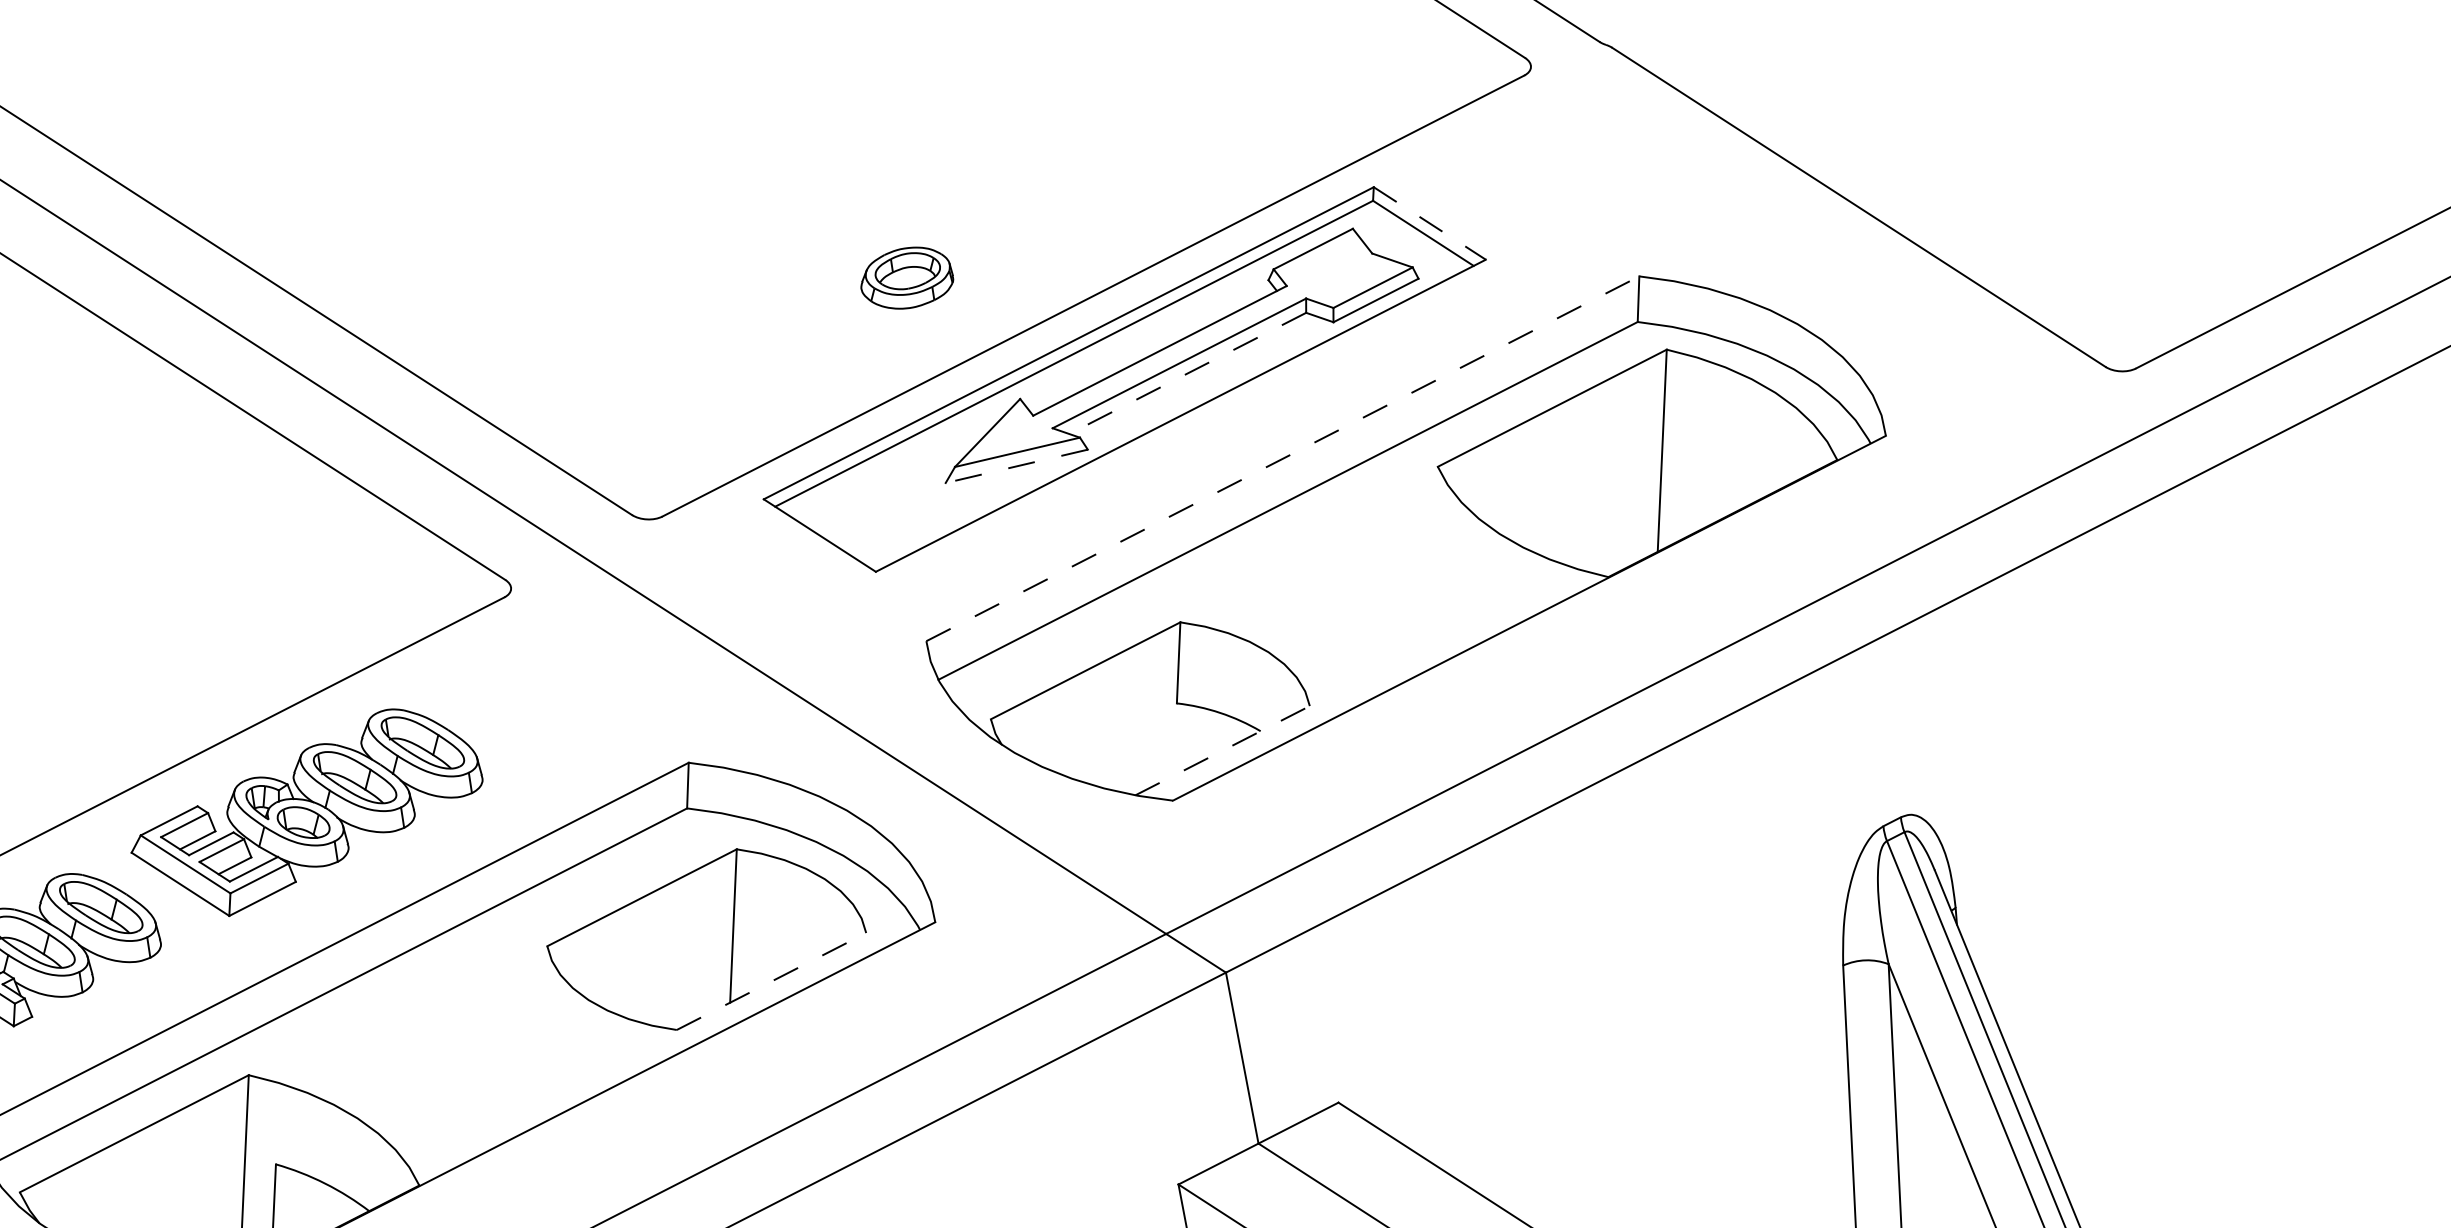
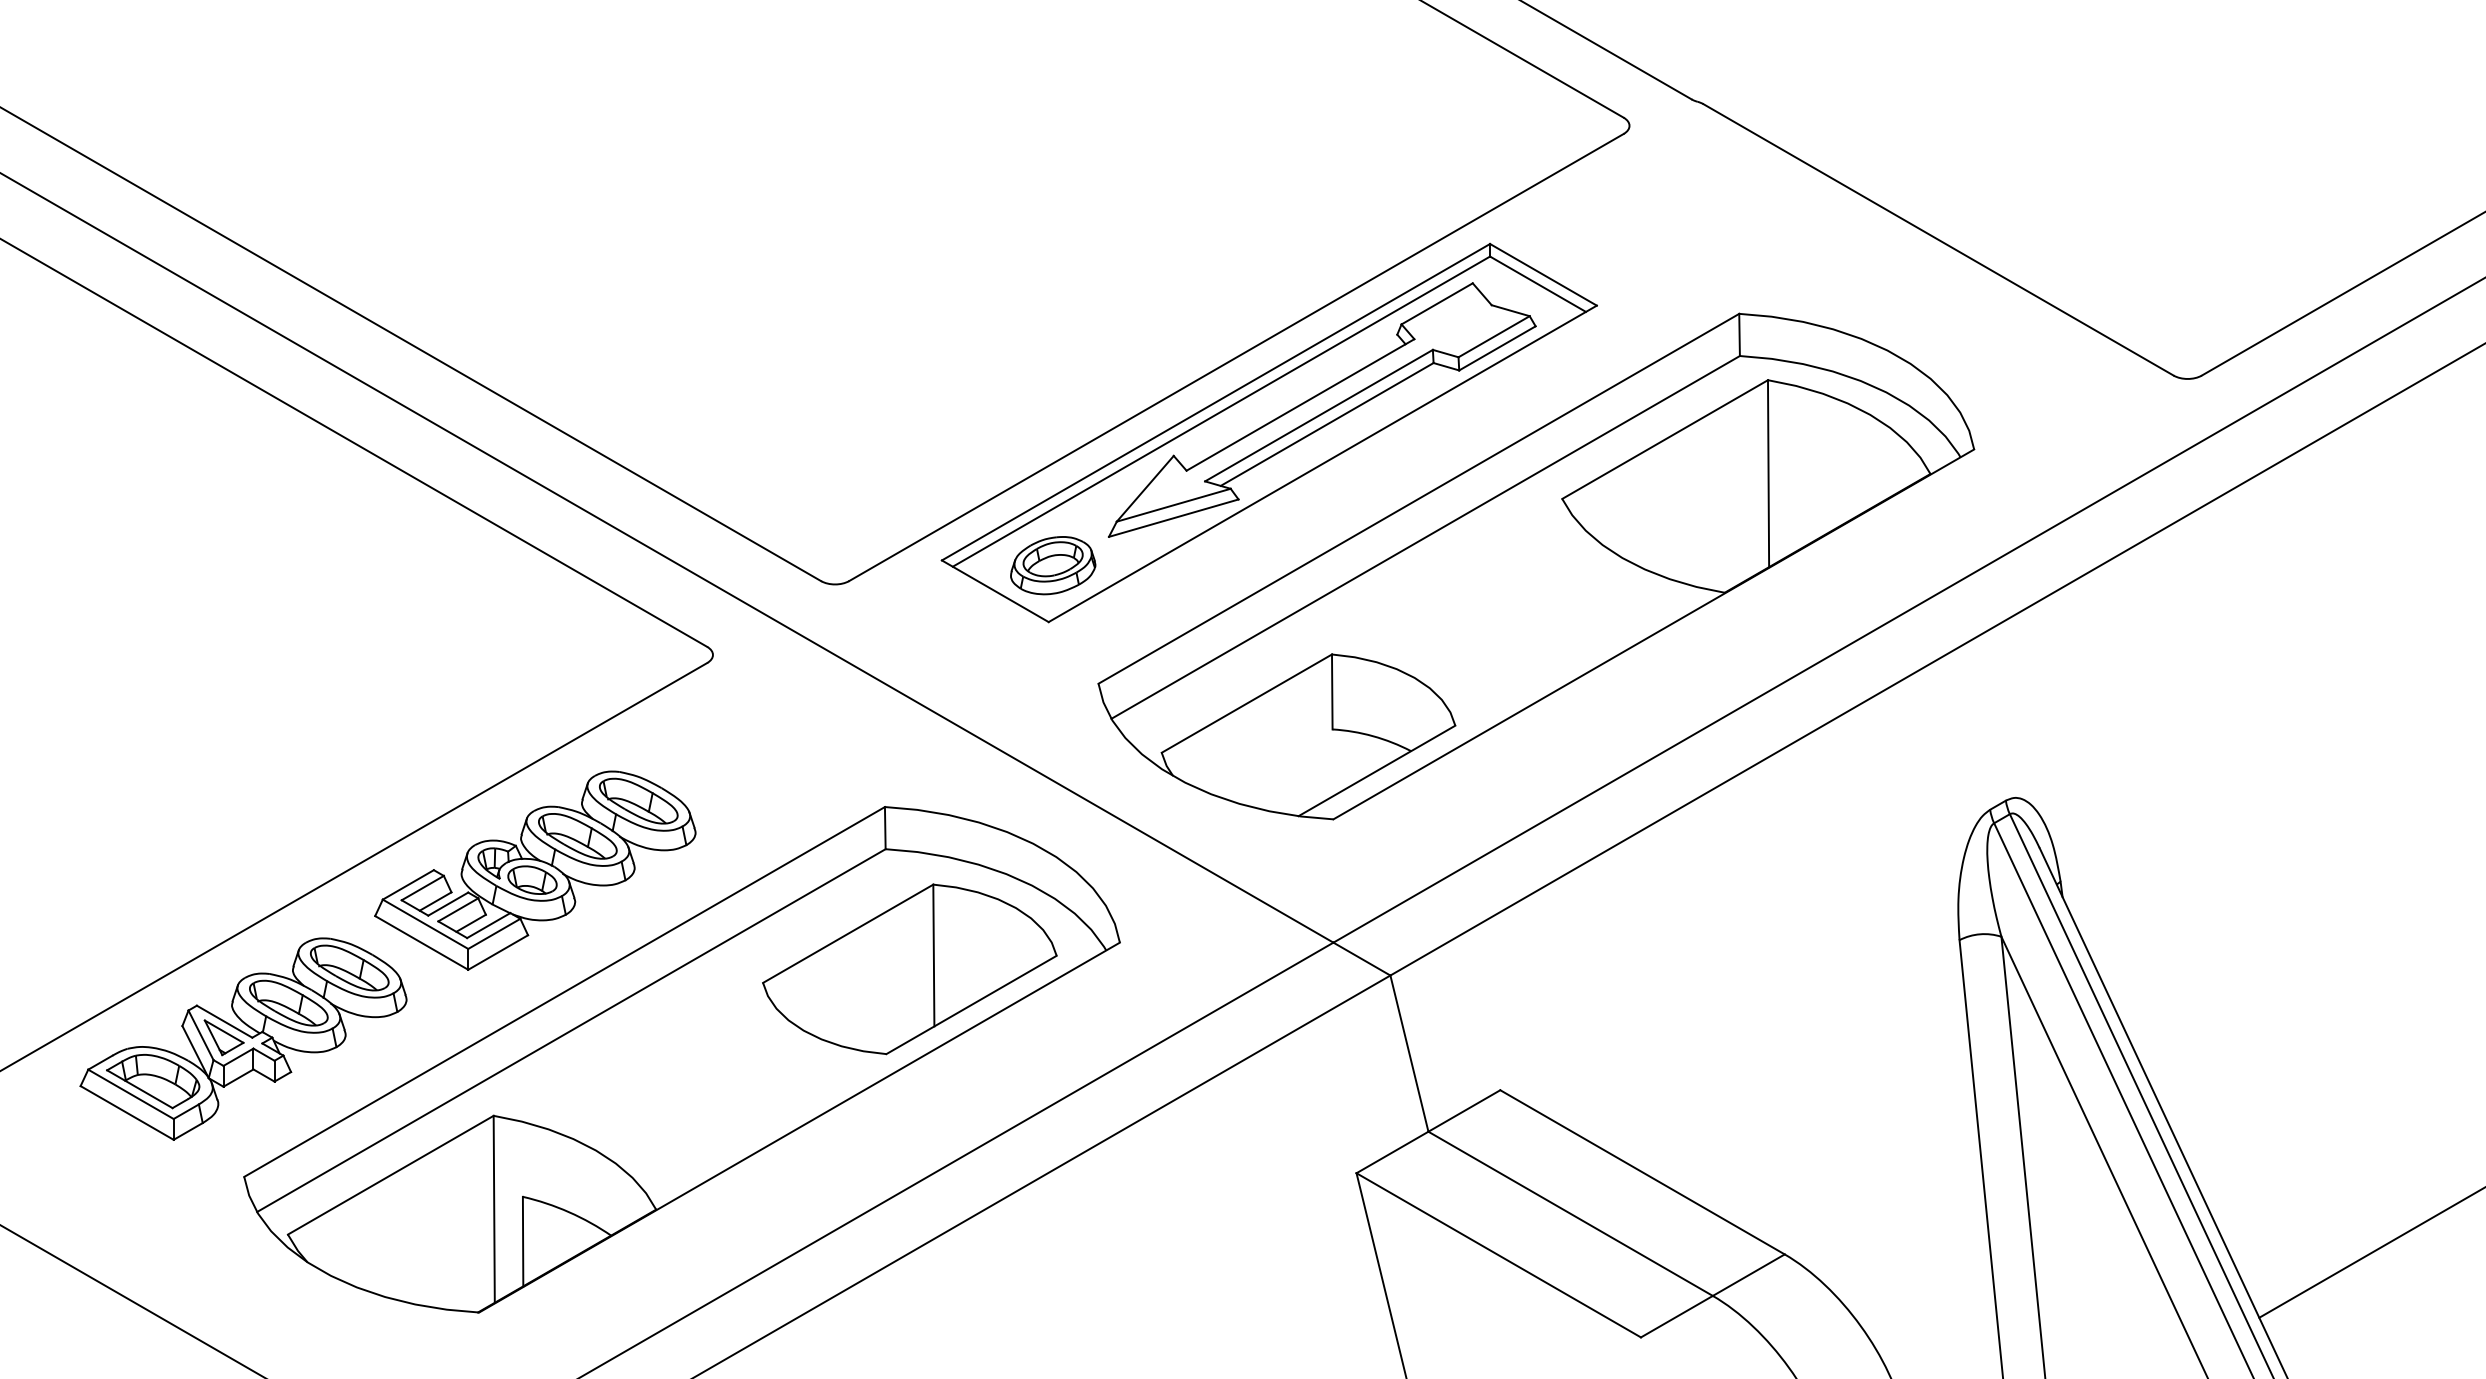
line: (1429, 223) -> (1543, 274), dashed -> solid
part: (907, 277) -> (1053, 565), moved
line: (1188, 373) -> (1327, 424), dashed -> solid
line: (1282, 458) -> (1418, 498), dashed -> solid
line: (1016, 466) -> (1173, 518), dashed -> solid
line: (1222, 750) -> (1376, 770), dashed -> solid
line: (771, 981) -> (971, 1004), dashed -> solid

